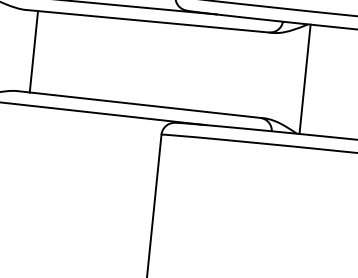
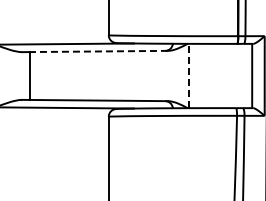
line: (155, 21) -> (98, 51), solid -> dashed
line: (305, 78) -> (189, 75), solid -> dashed

